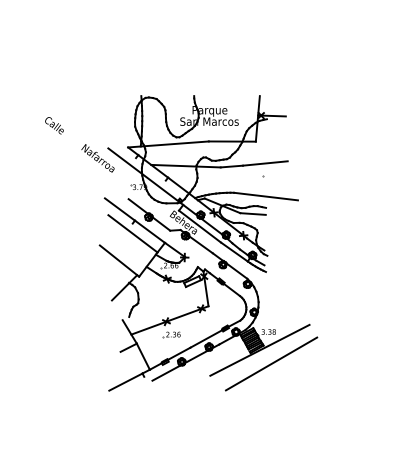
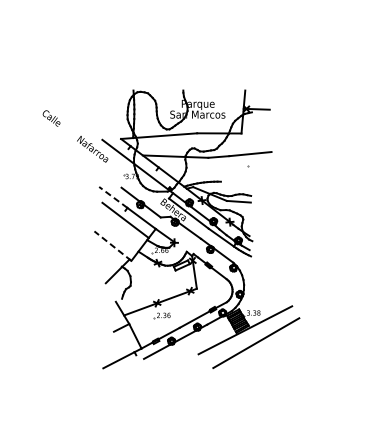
line: (265, 196) -> (250, 185), removed
line: (119, 209) -> (112, 197), solid -> dashed
line: (119, 260) -> (112, 245), solid -> dashed

